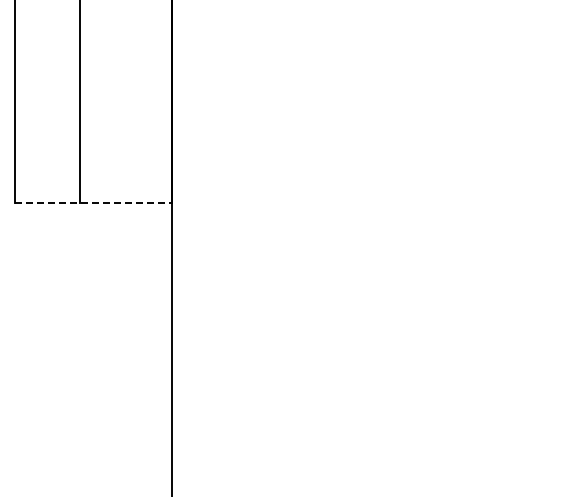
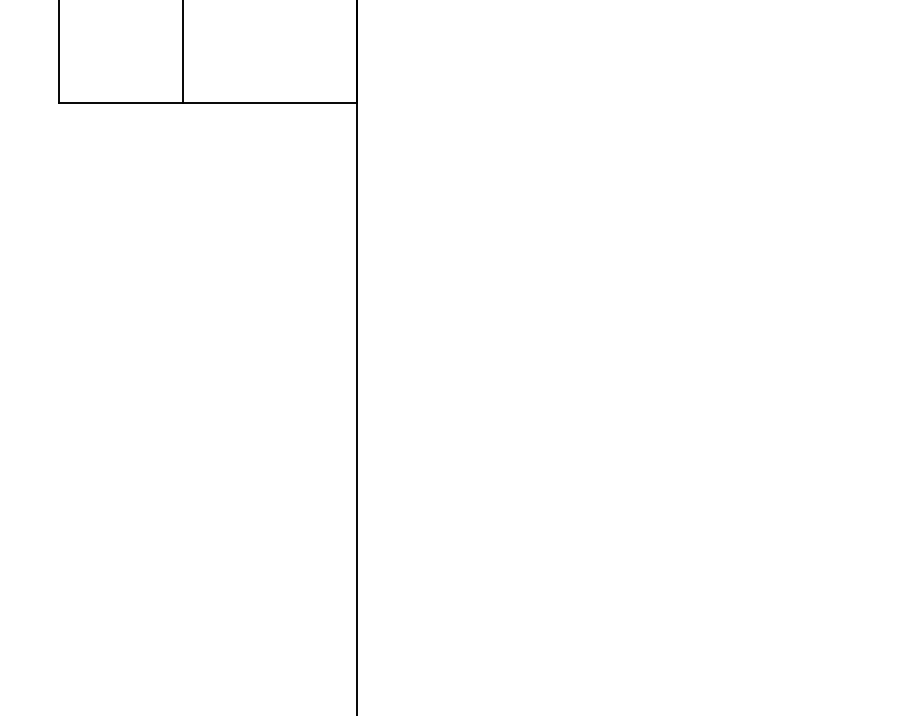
line: (93, 203) -> (208, 104), dashed -> solid

